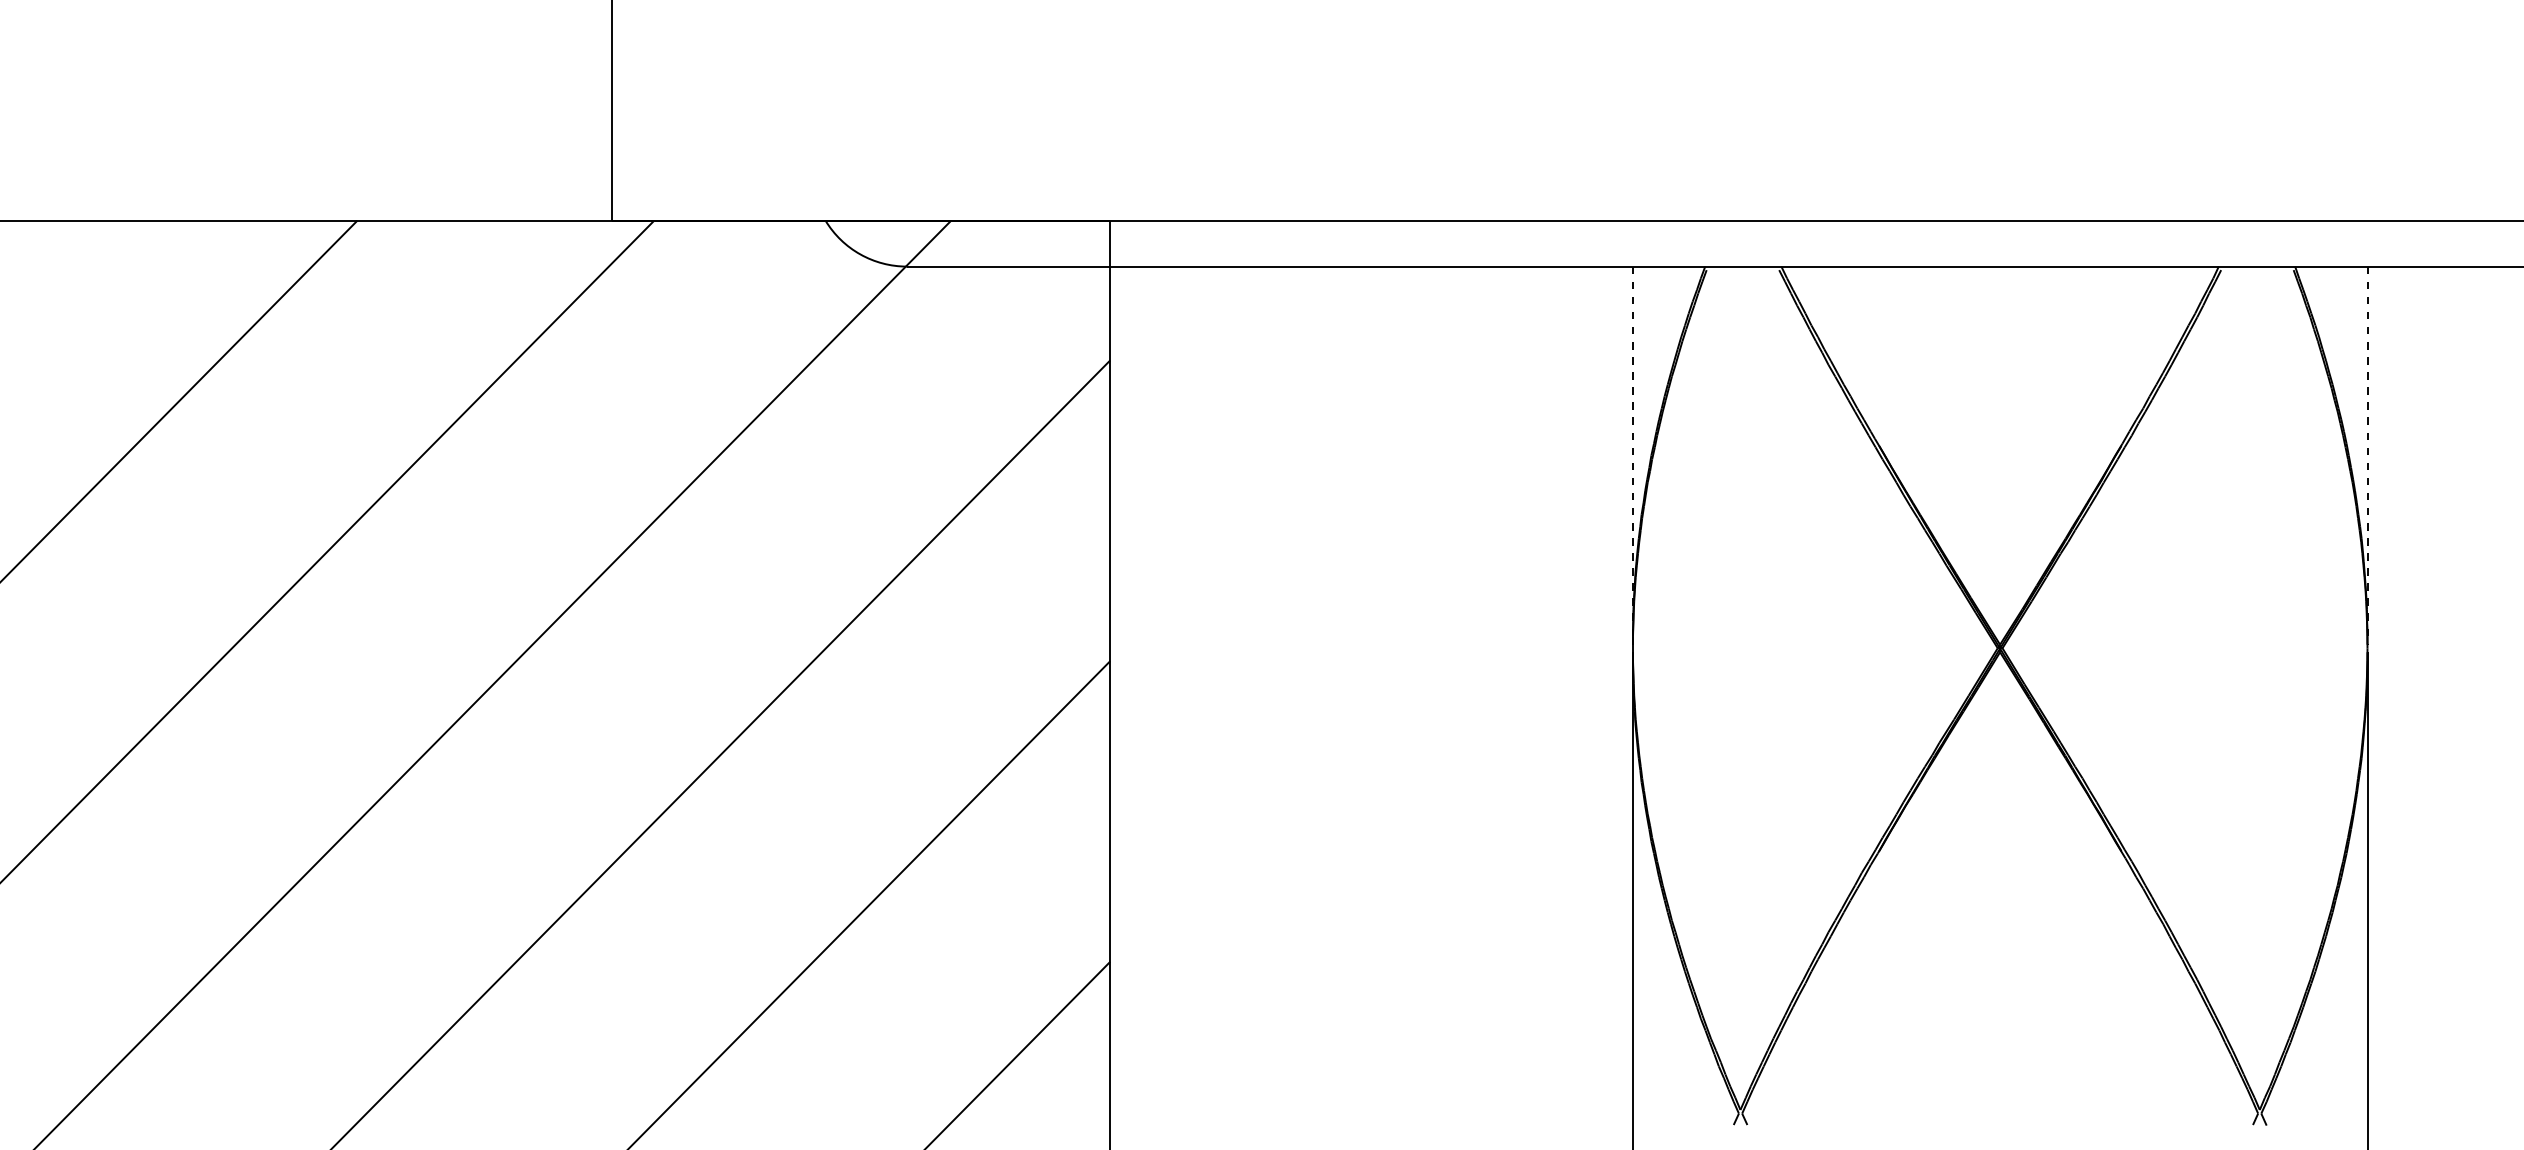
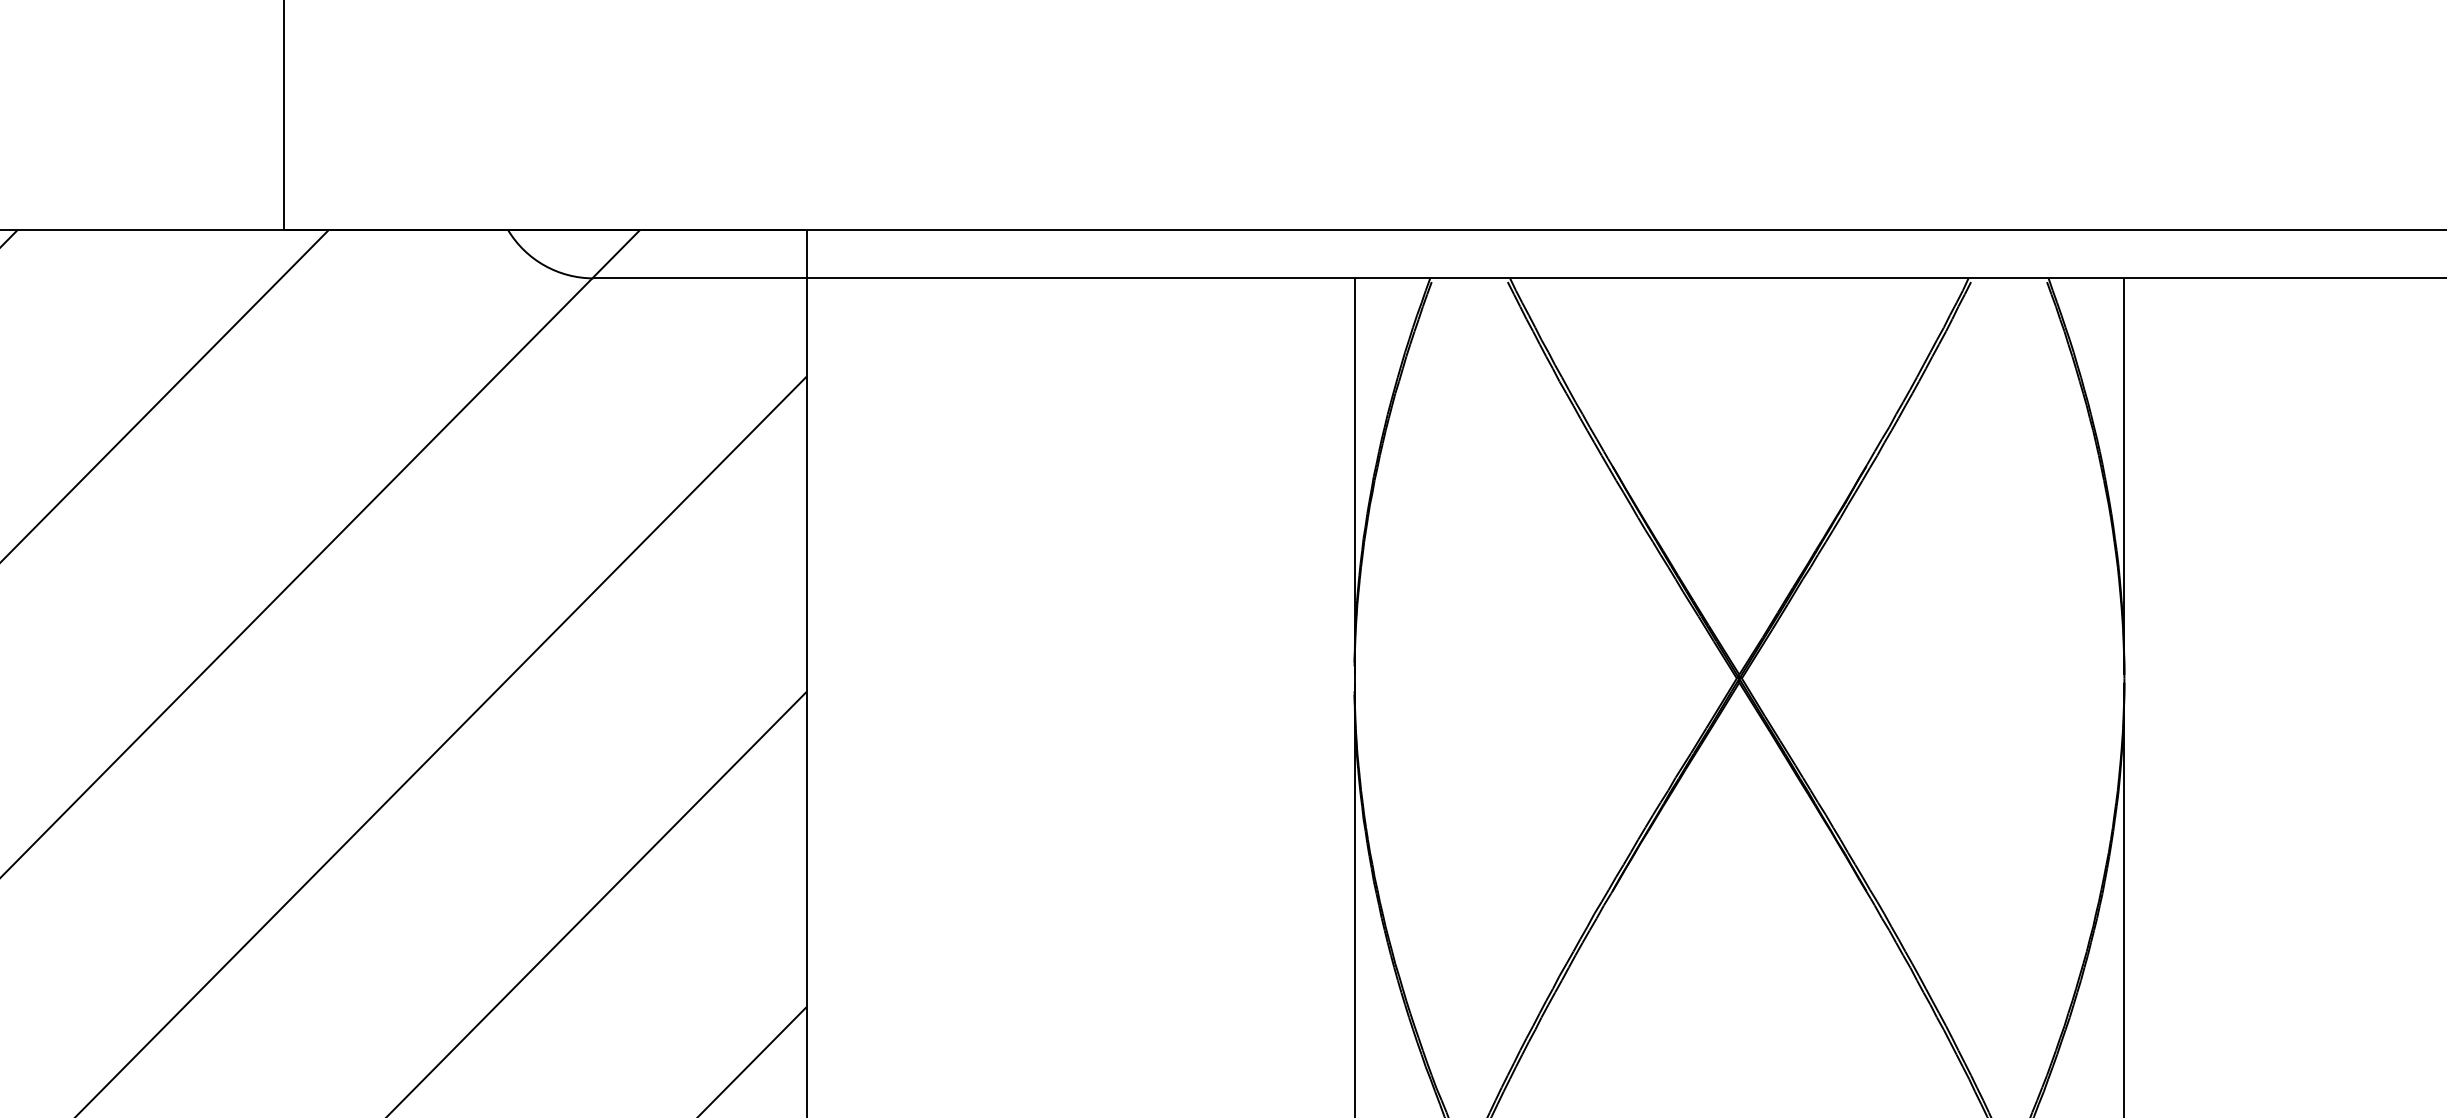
line: (1632, 456) -> (1354, 477), dashed -> solid
line: (2367, 456) -> (2124, 477), dashed -> solid

